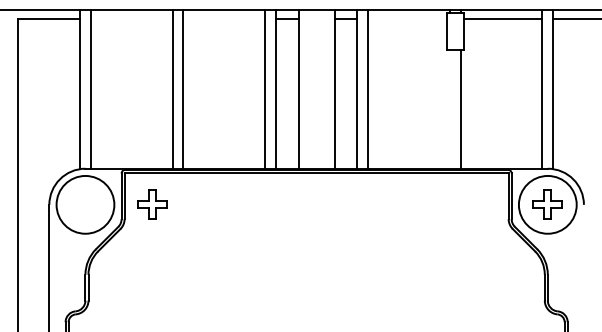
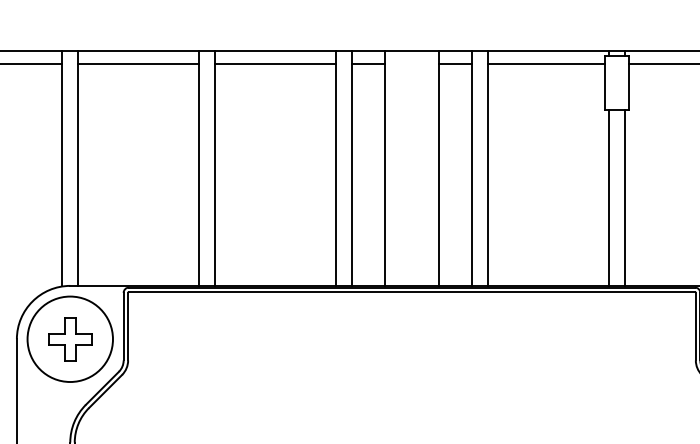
line: (131, 18) -> (138, 63), added
line: (224, 18) -> (275, 63), added
line: (407, 18) -> (546, 63), added
line: (449, 108) -> (608, 196), added
part: (152, 204) -> (70, 338), moved

